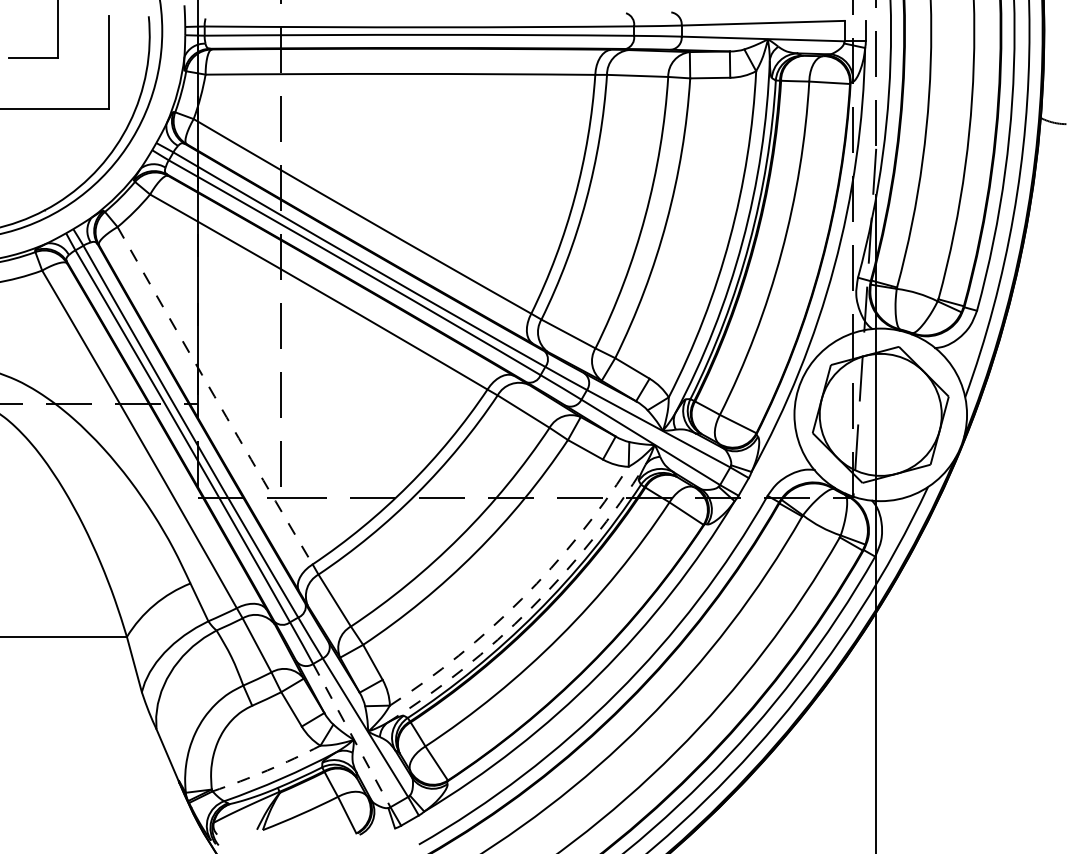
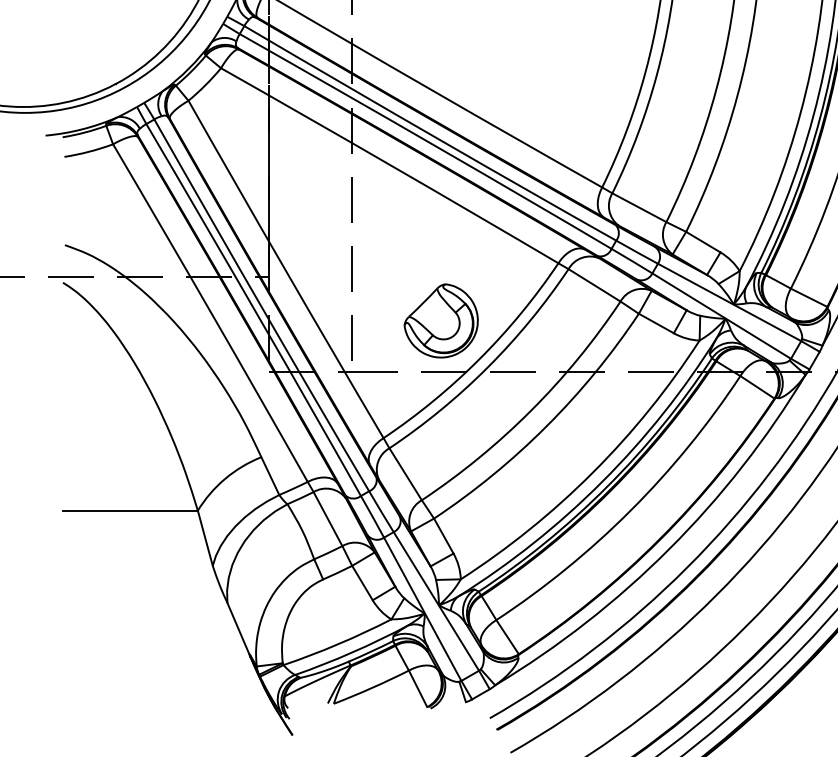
arc: (214, 396) -> (285, 270), dashed -> solid
part: (369, 446) -> (440, 320), added
arc: (521, 598) -> (592, 472), dashed -> solid
arc: (531, 608) -> (602, 482), dashed -> solid
line: (352, 736) -> (423, 610), dashed -> solid
arc: (267, 770) -> (338, 644), dashed -> solid

